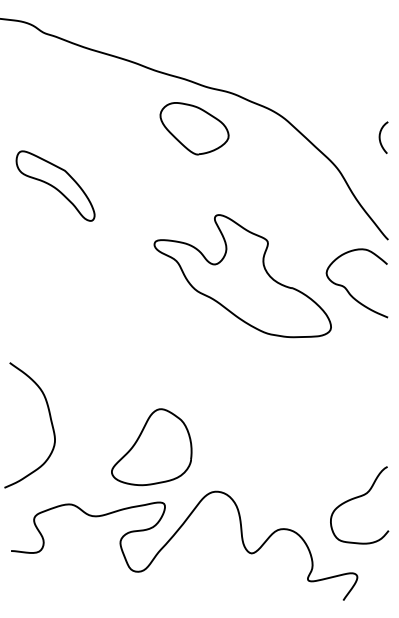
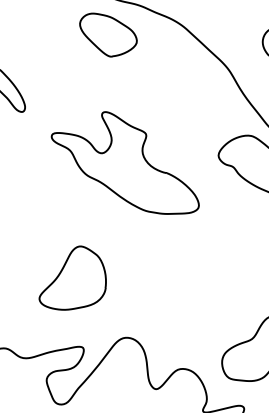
part: (242, 276) -> (125, 163), moved
part: (151, 447) -> (72, 278), moved

